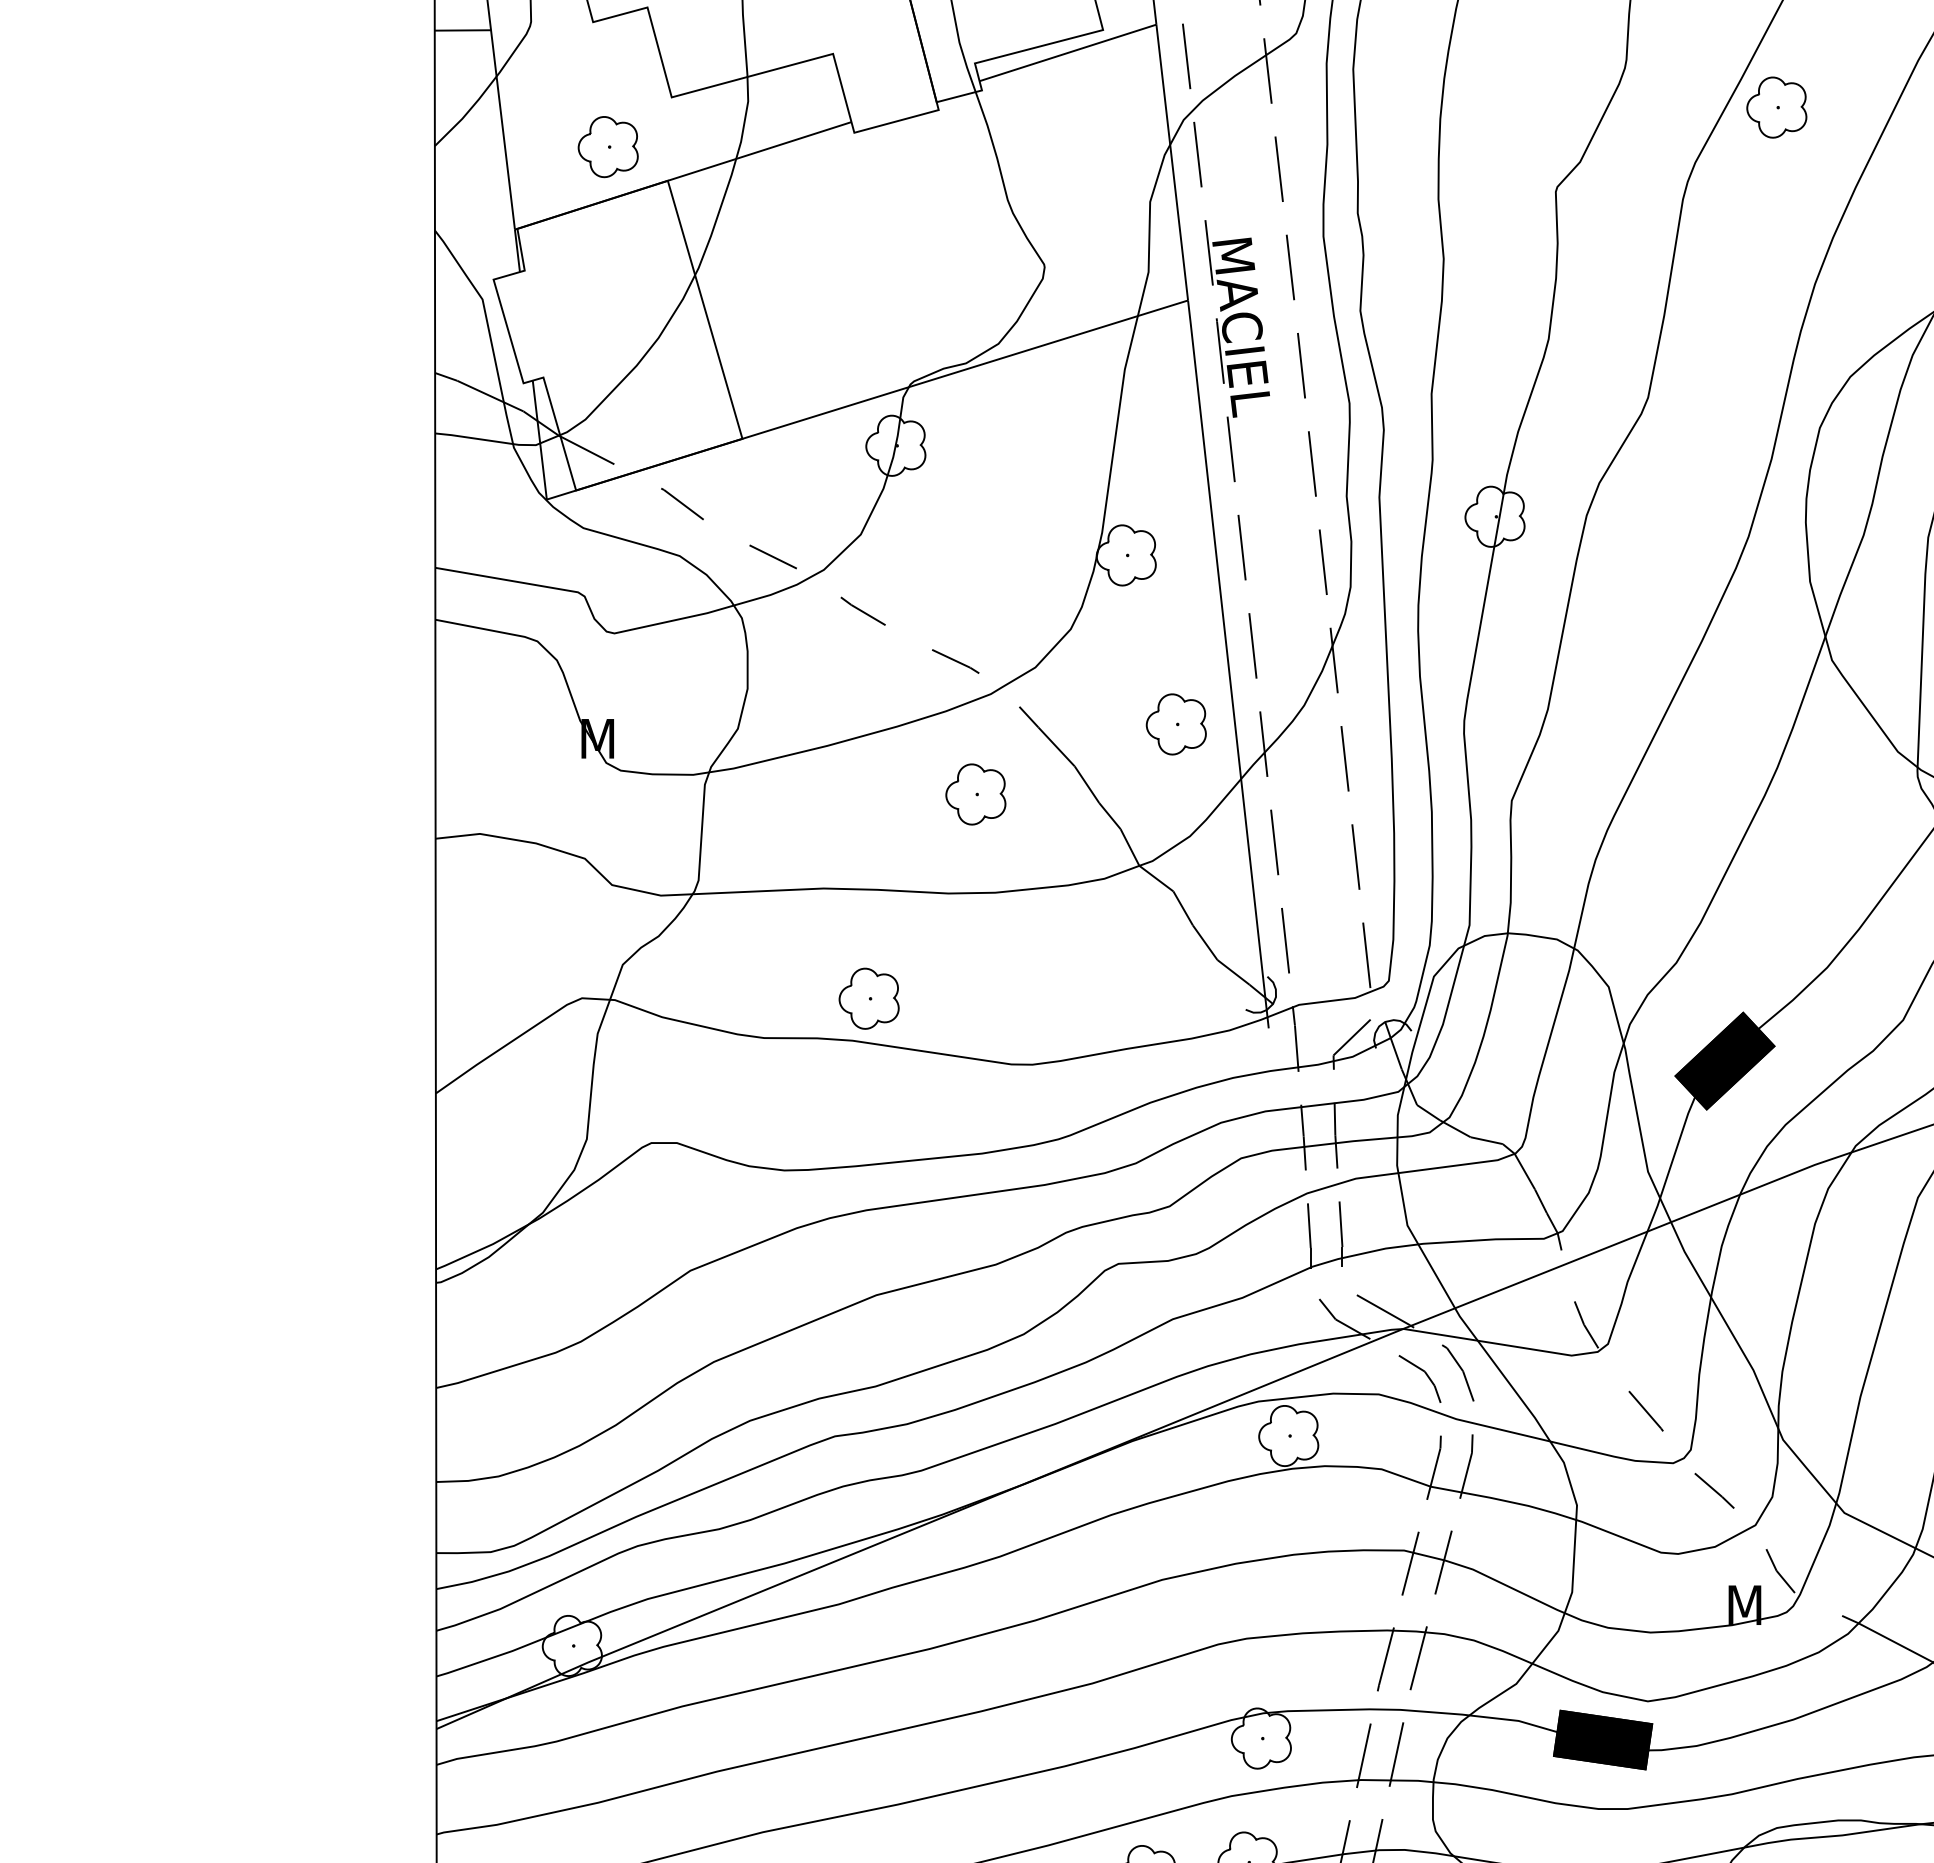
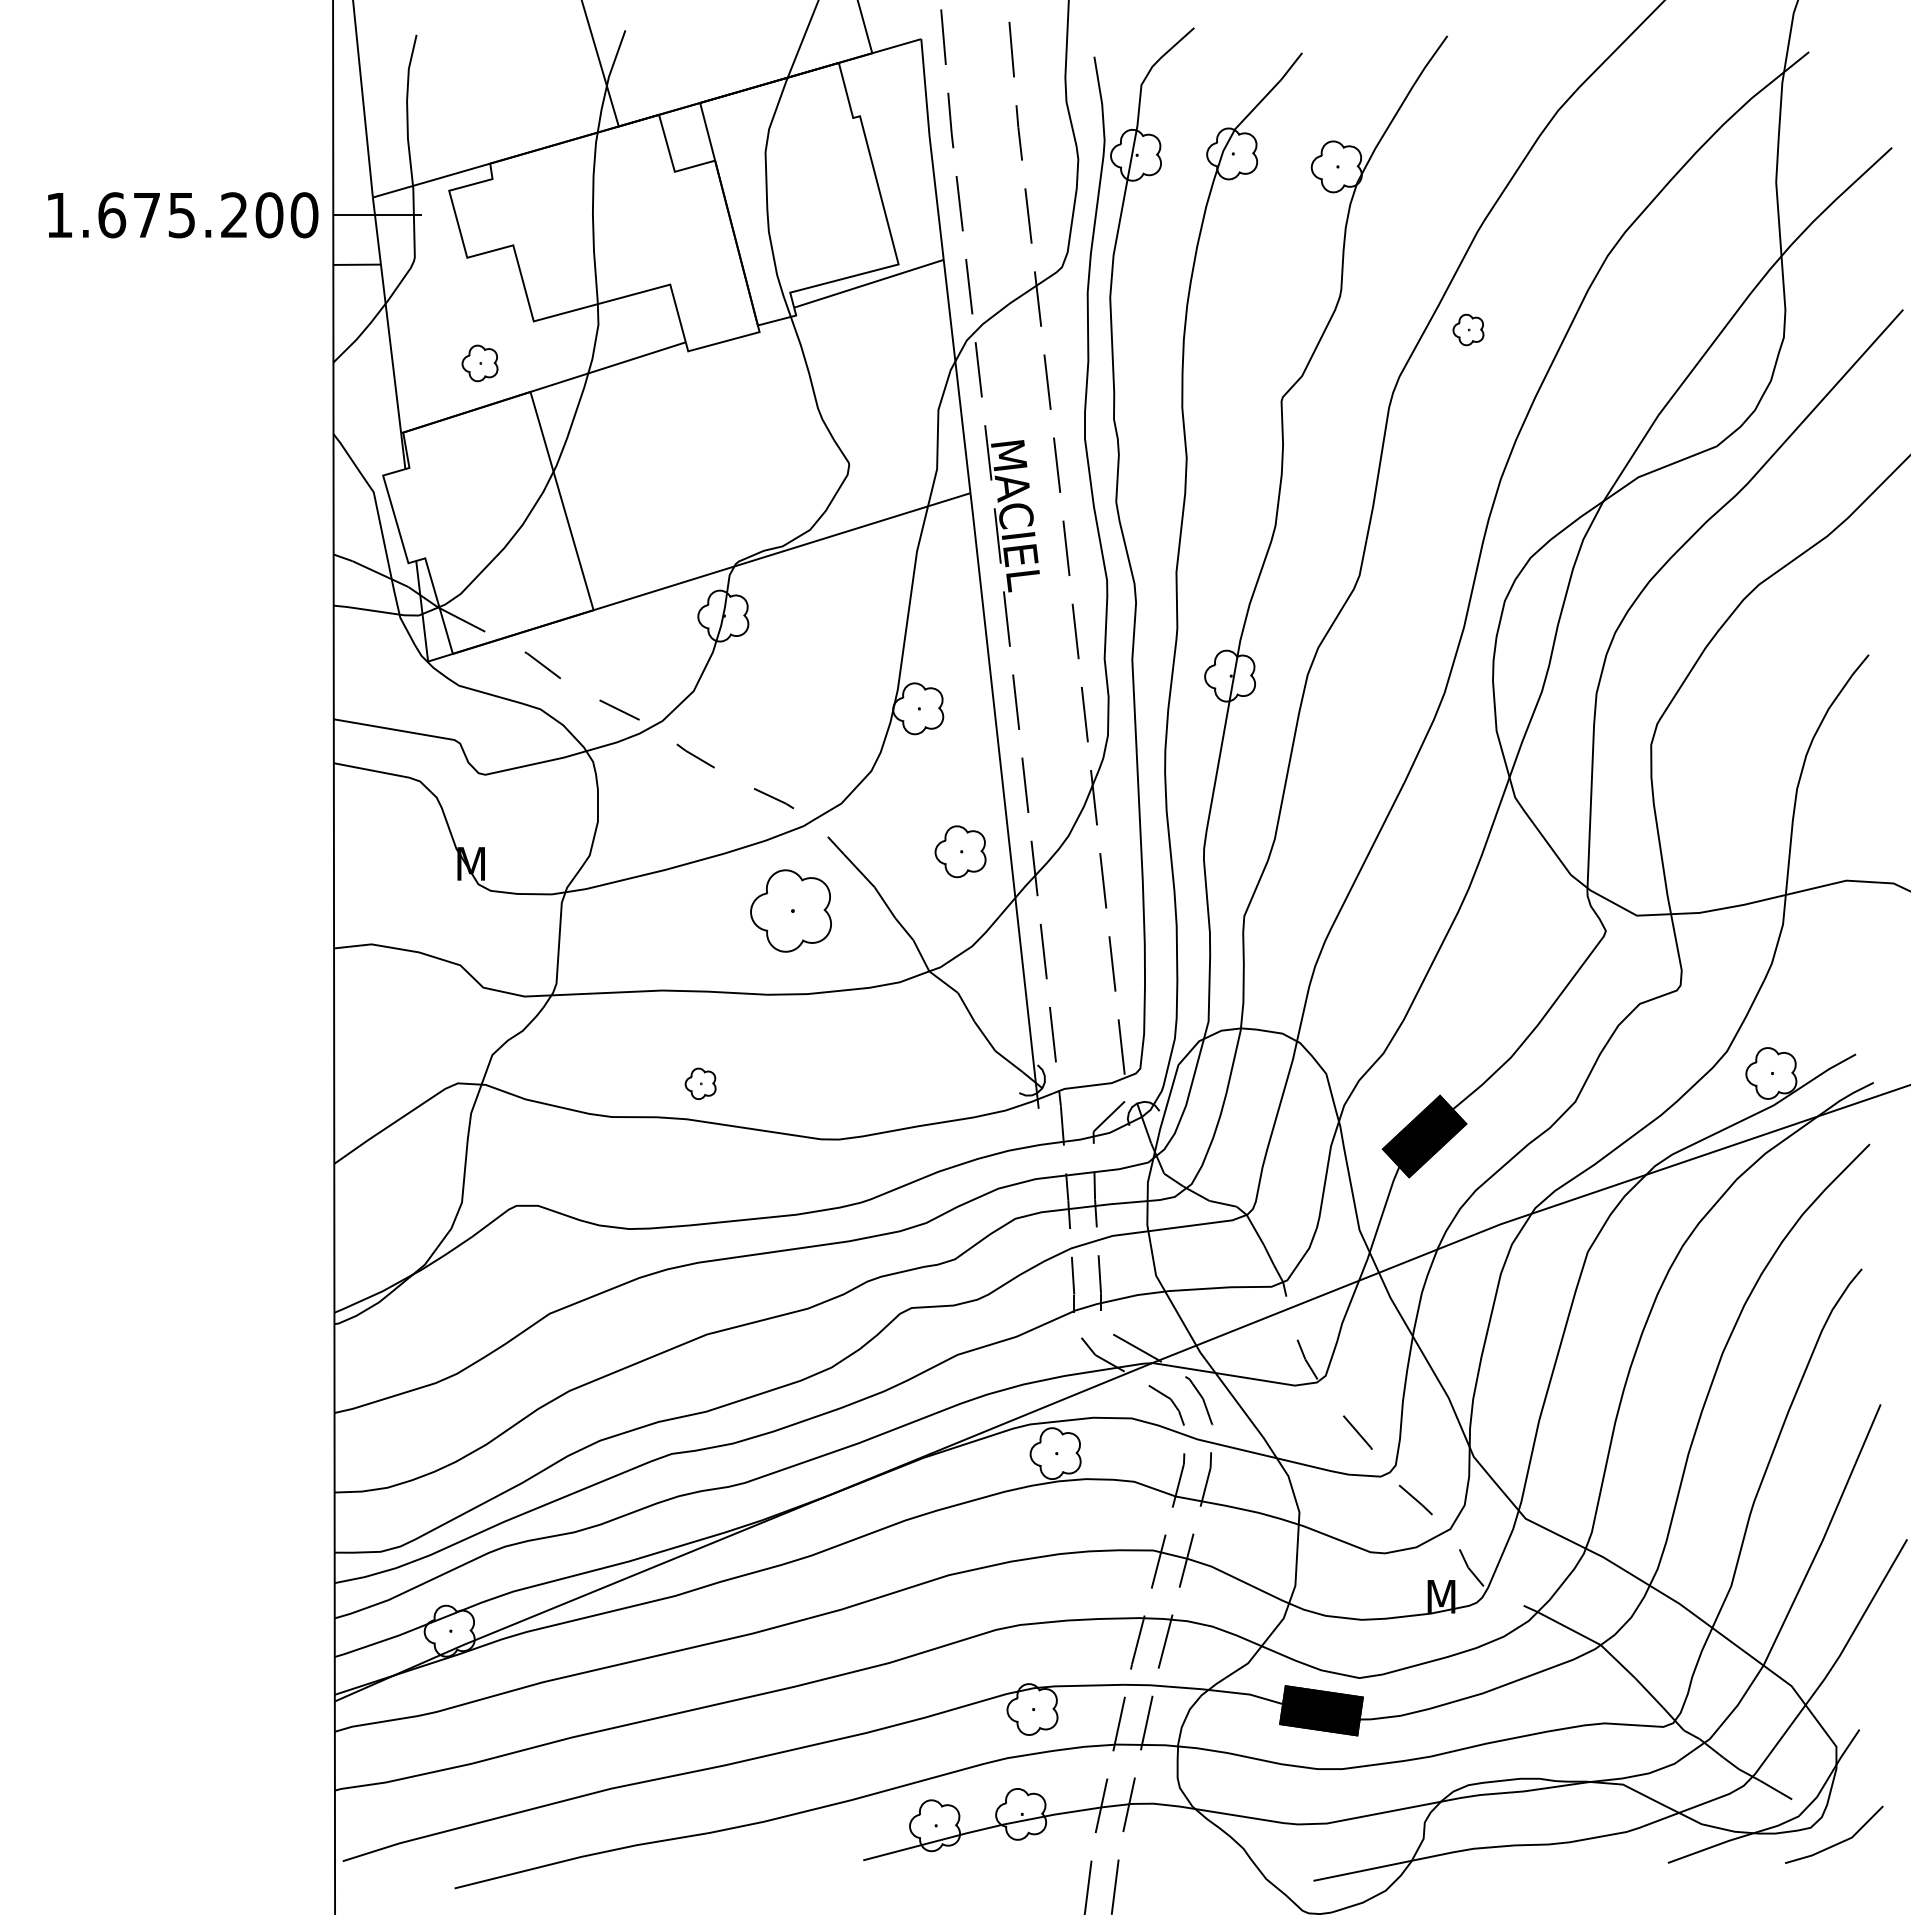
part: (1776, 106) -> (1468, 329), size x0.6
part: (607, 147) -> (479, 363), size x0.7
part: (975, 793) -> (790, 910), size x1.6
part: (868, 998) -> (700, 1083), size x0.6

